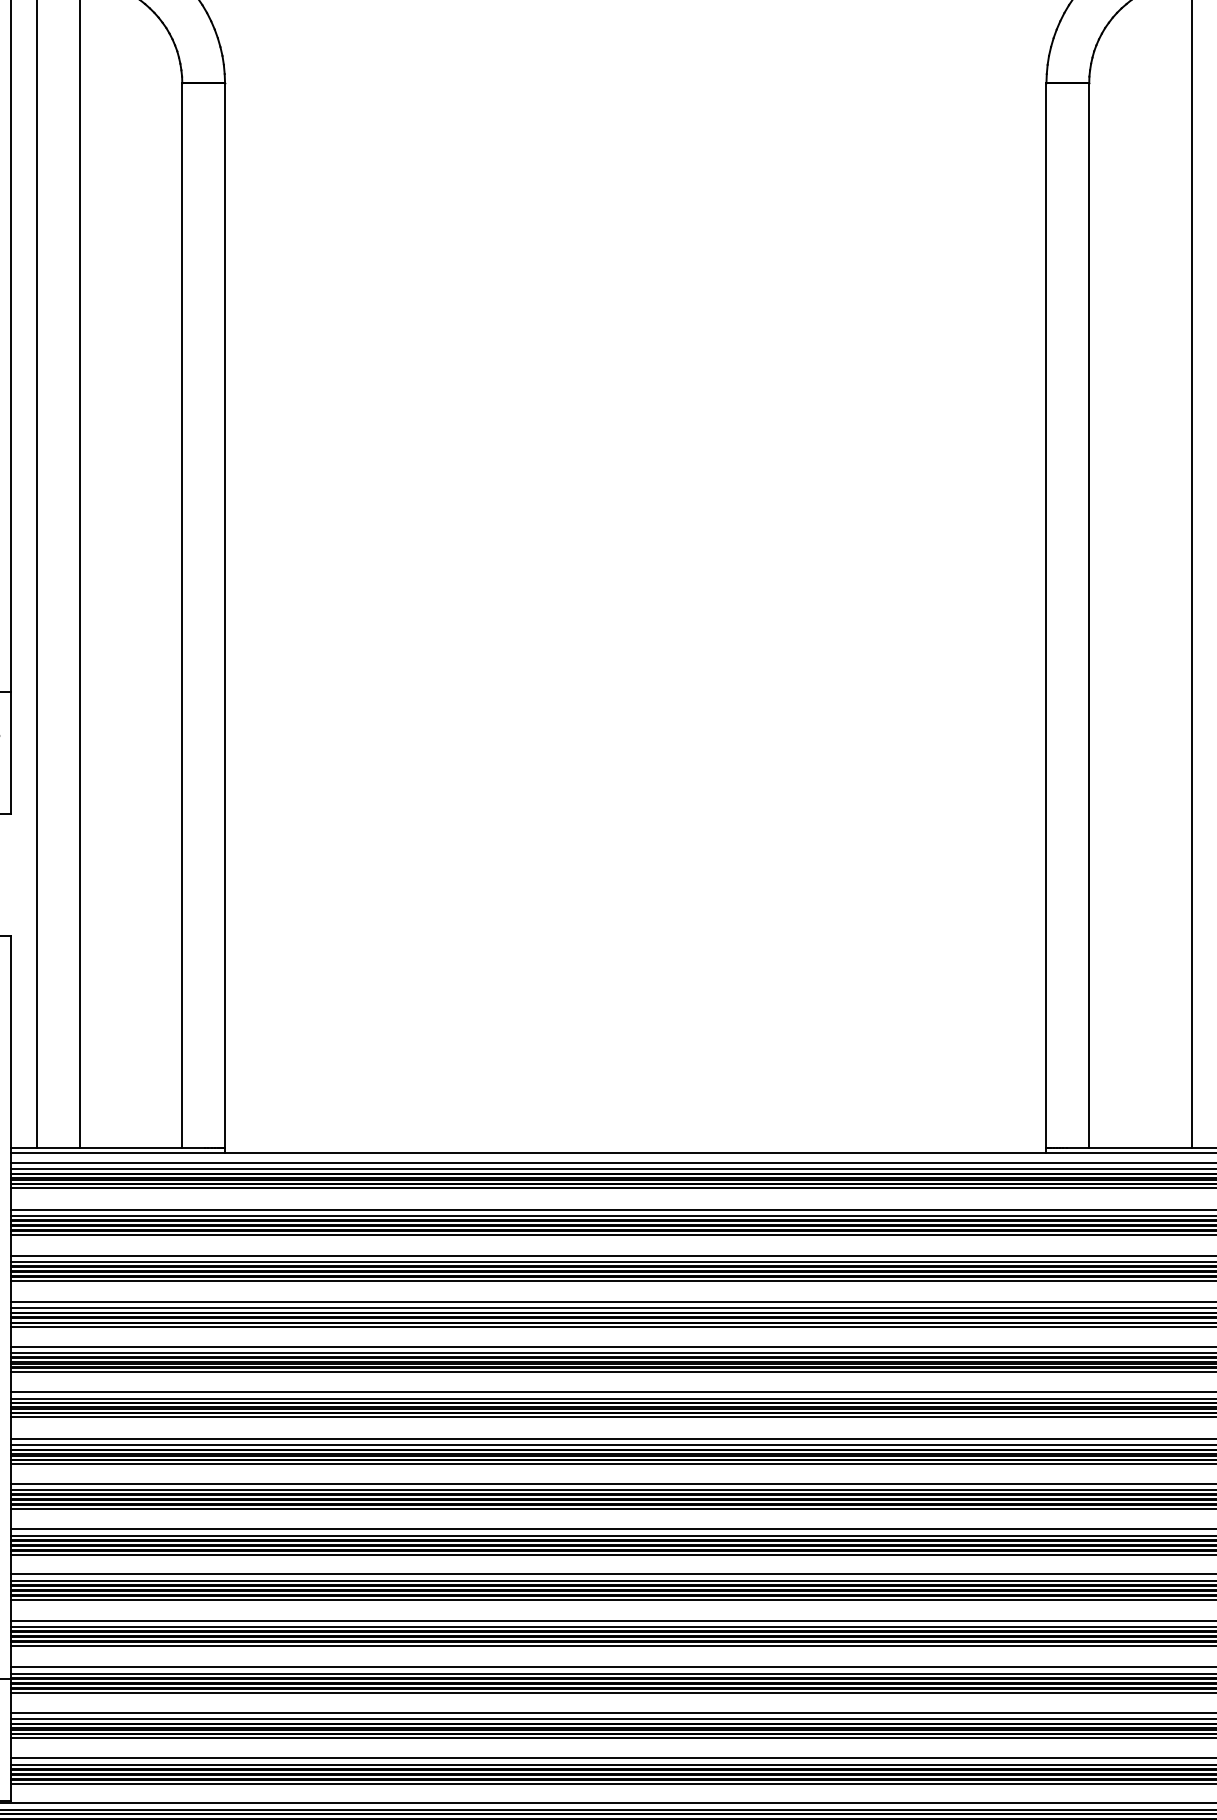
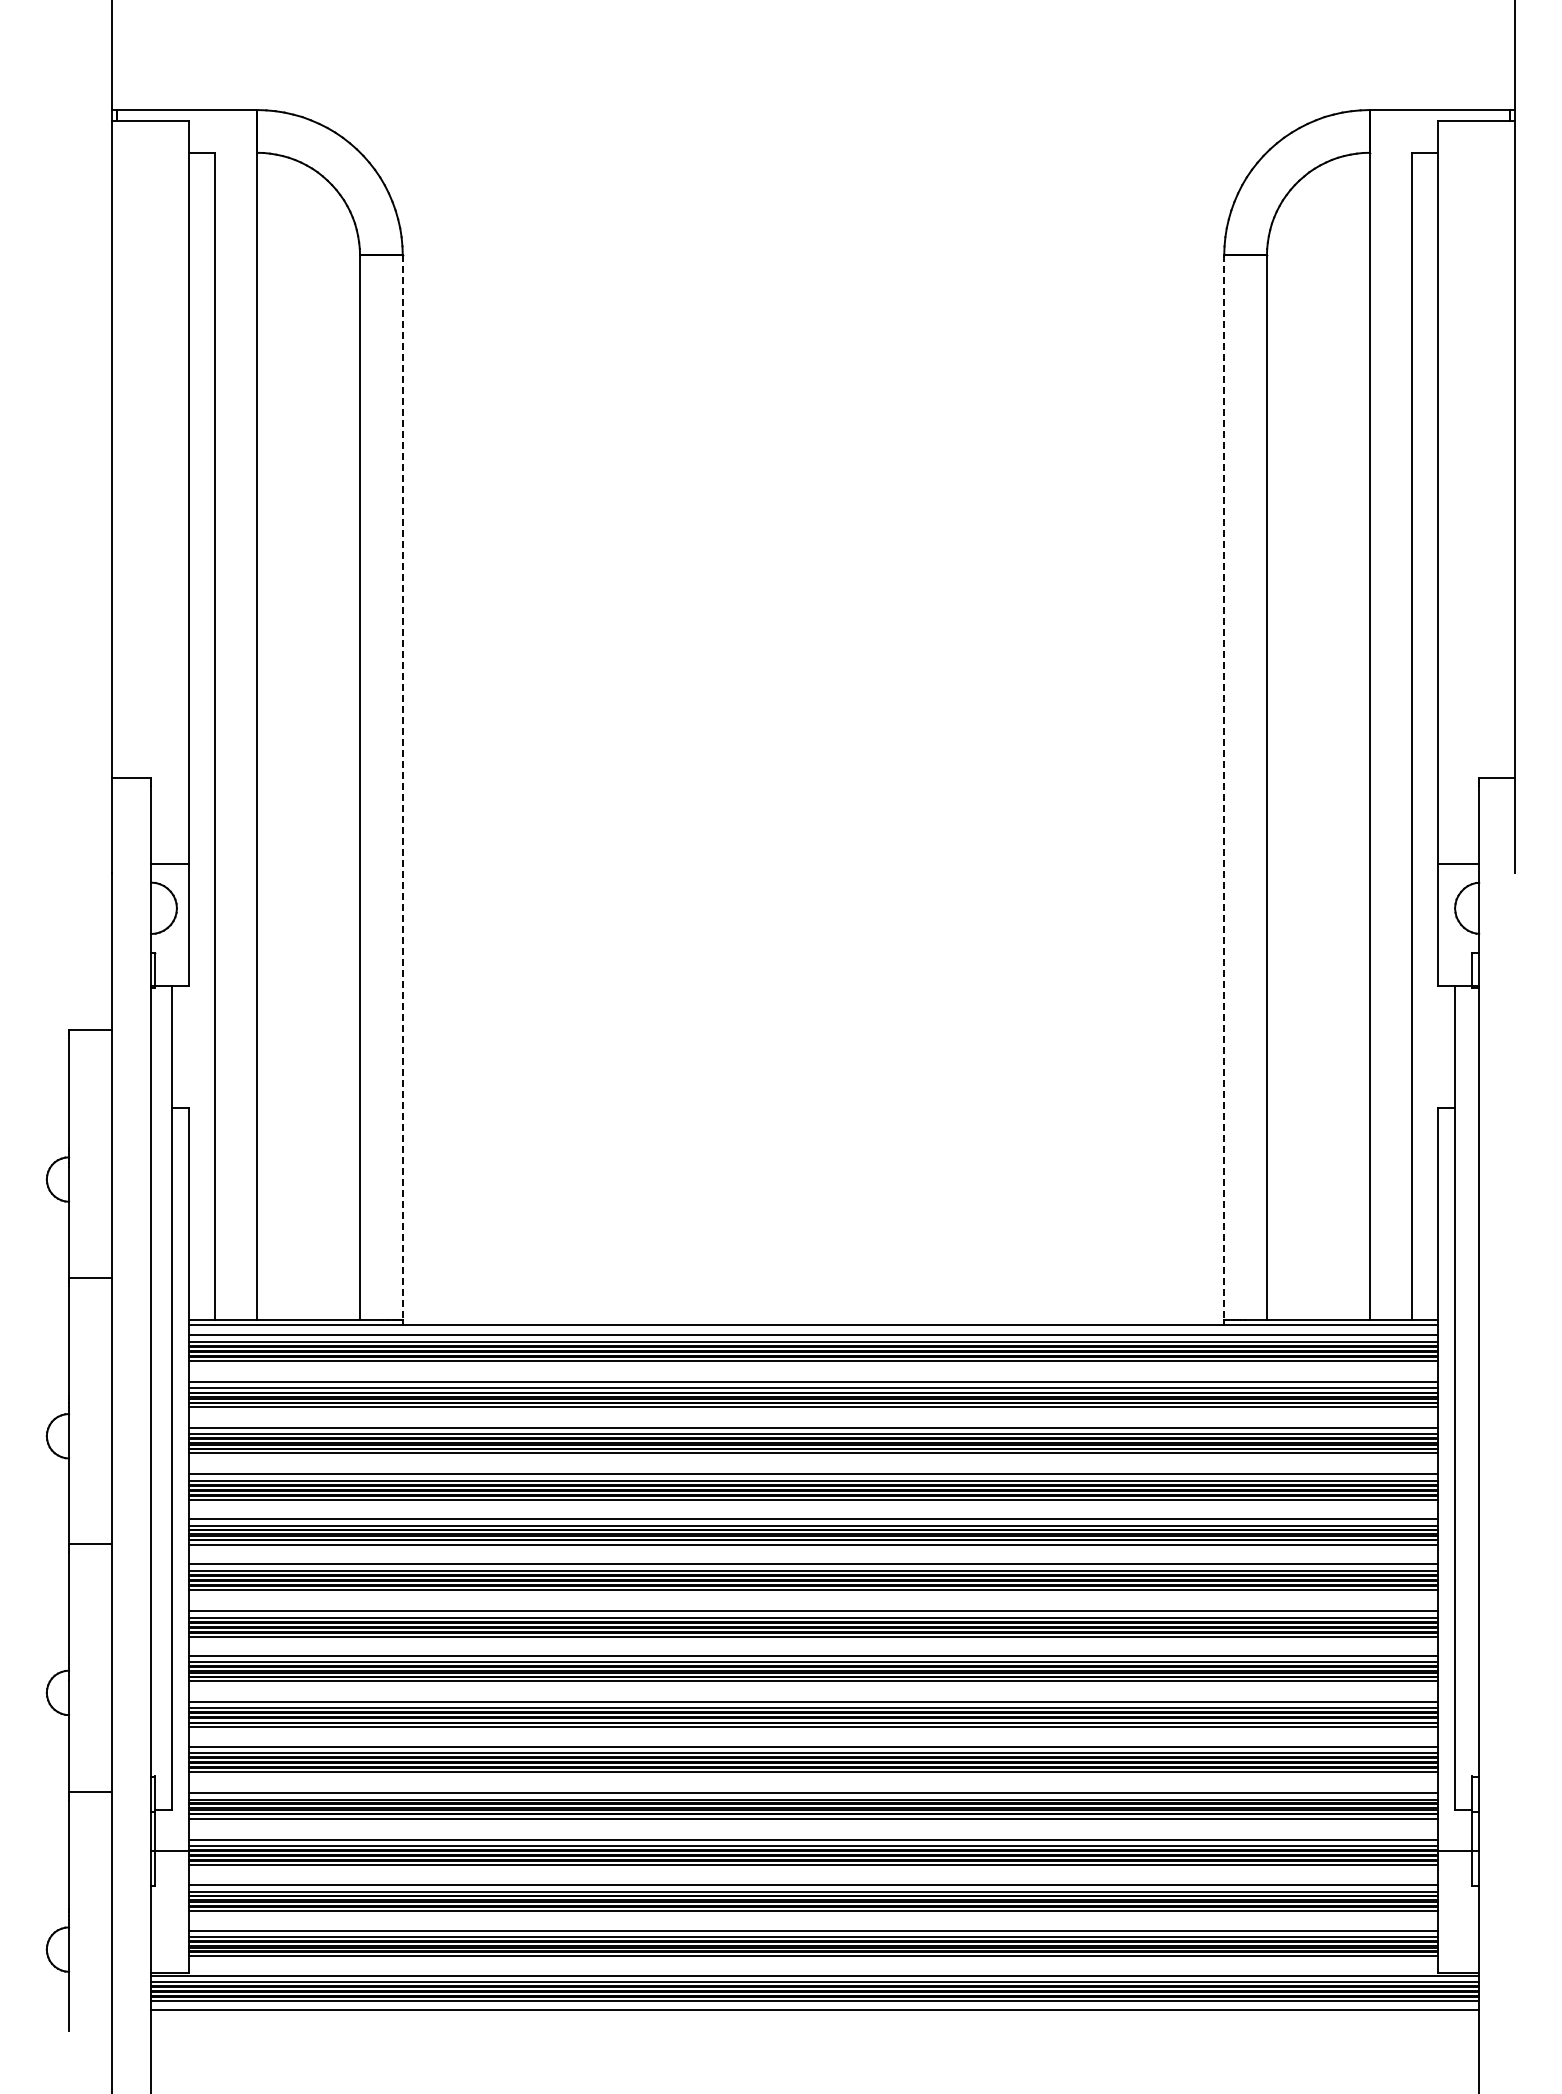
line: (224, 616) -> (402, 788), solid -> dashed
line: (1046, 616) -> (1224, 788), solid -> dashed

